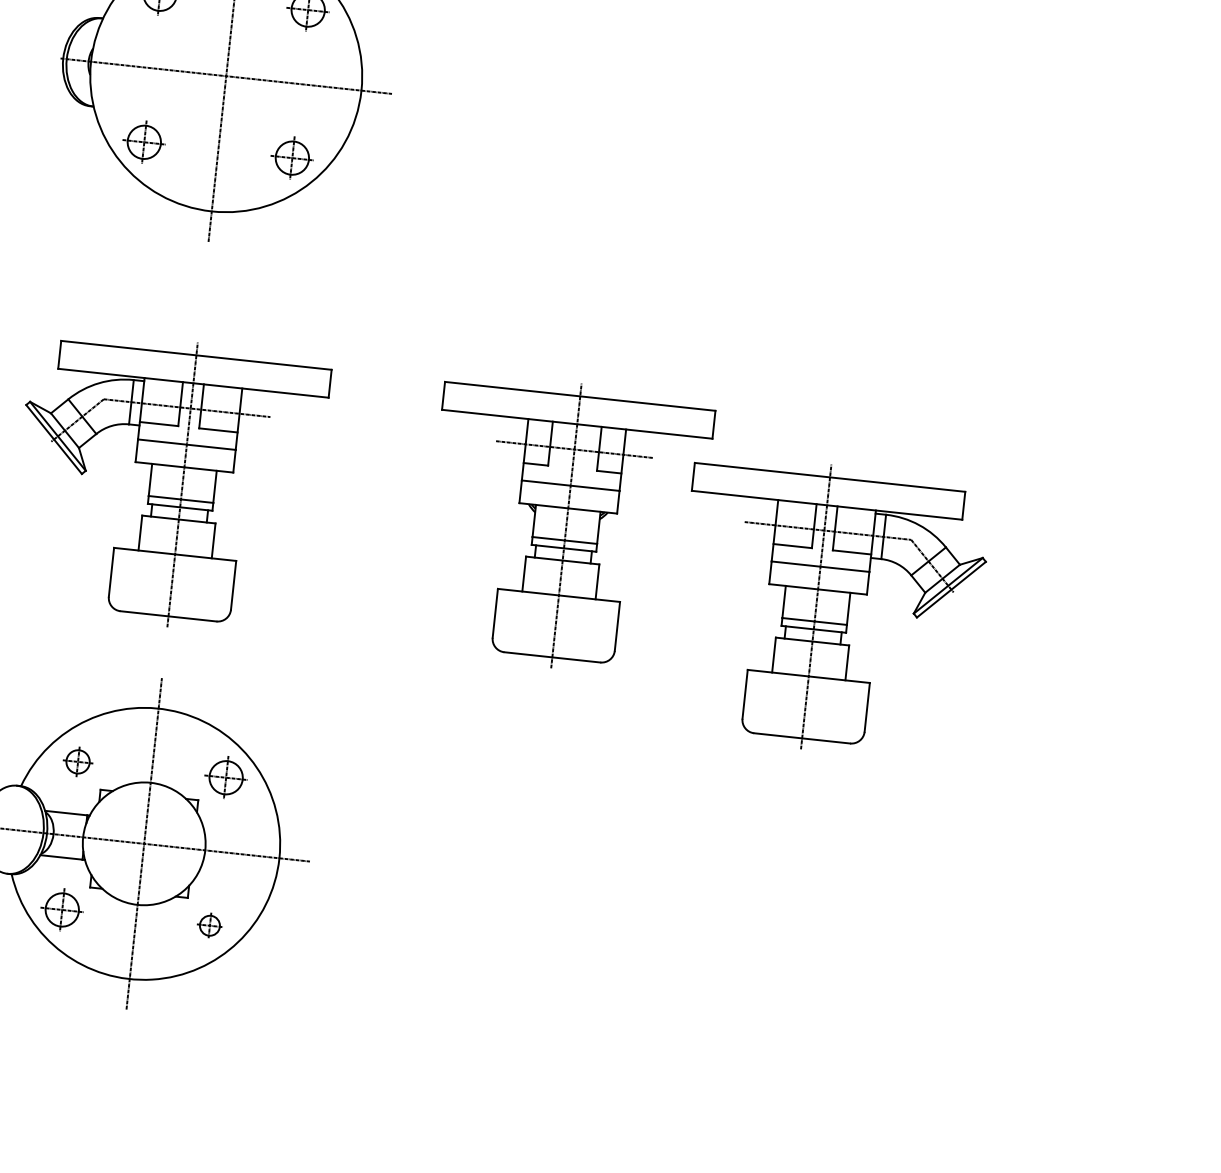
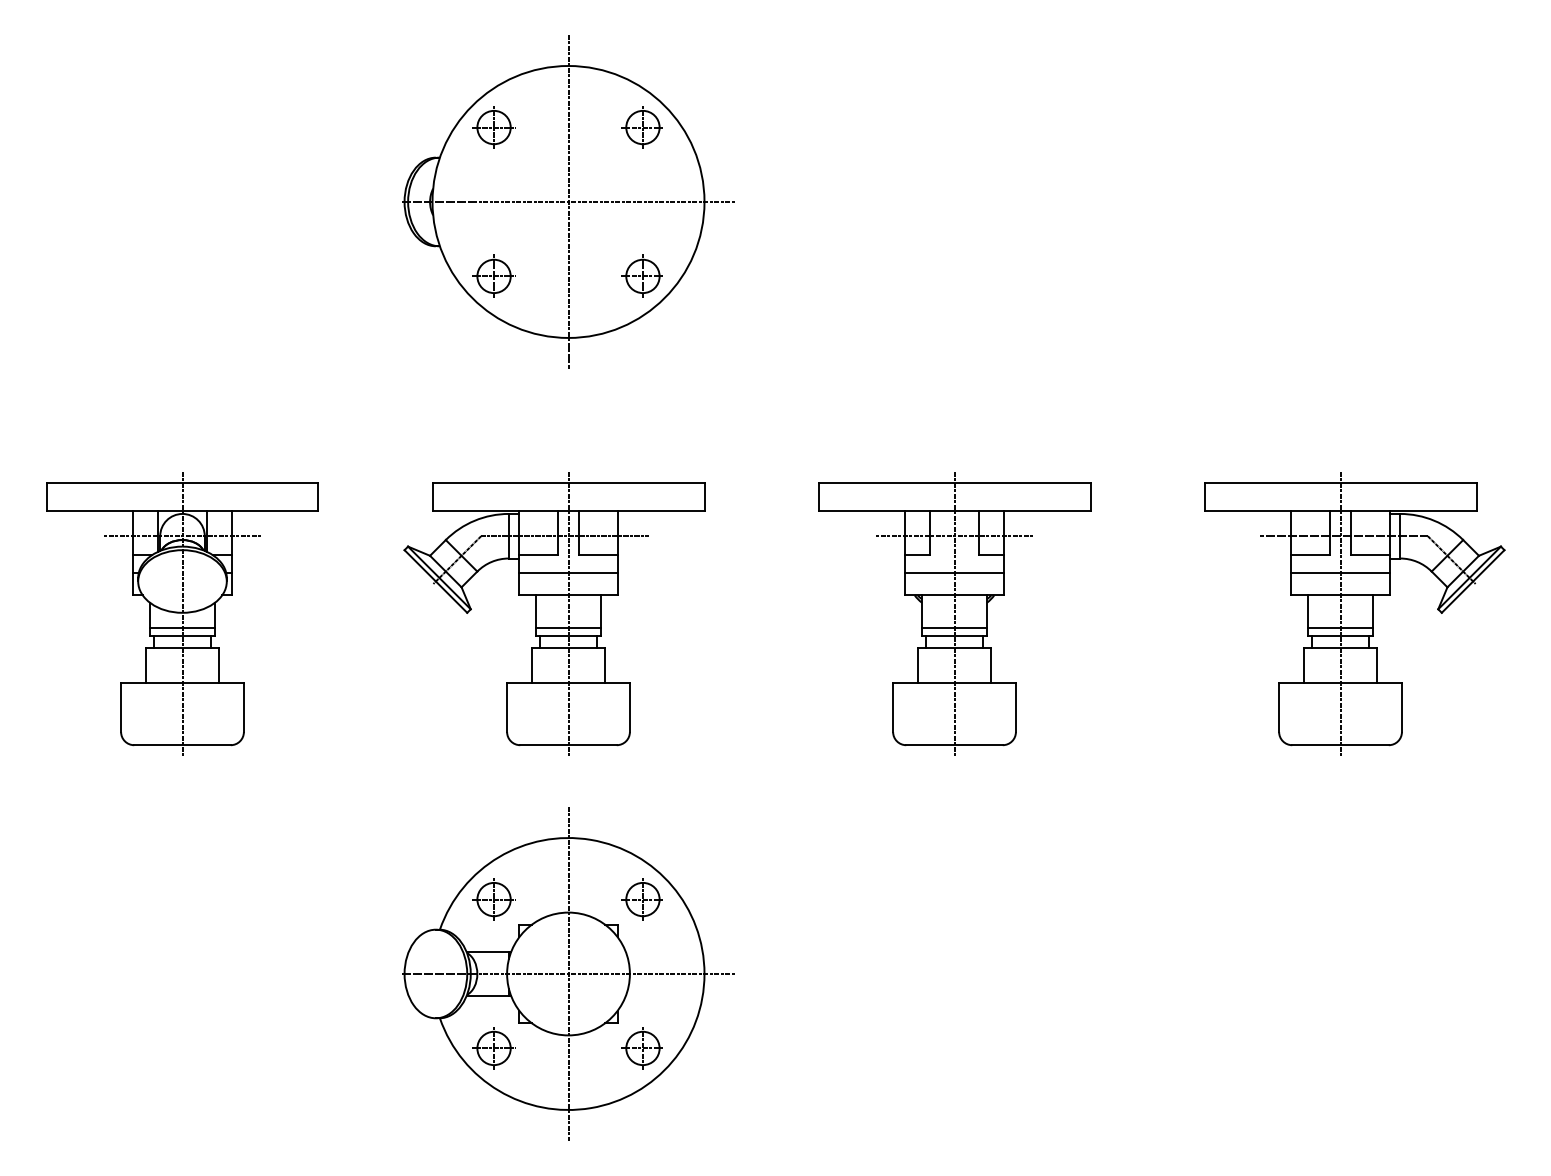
part: (830, 608) -> (1354, 613), moved
part: (77, 761) -> (493, 899), size x1.43
part: (208, 925) -> (641, 1048), size x1.67

